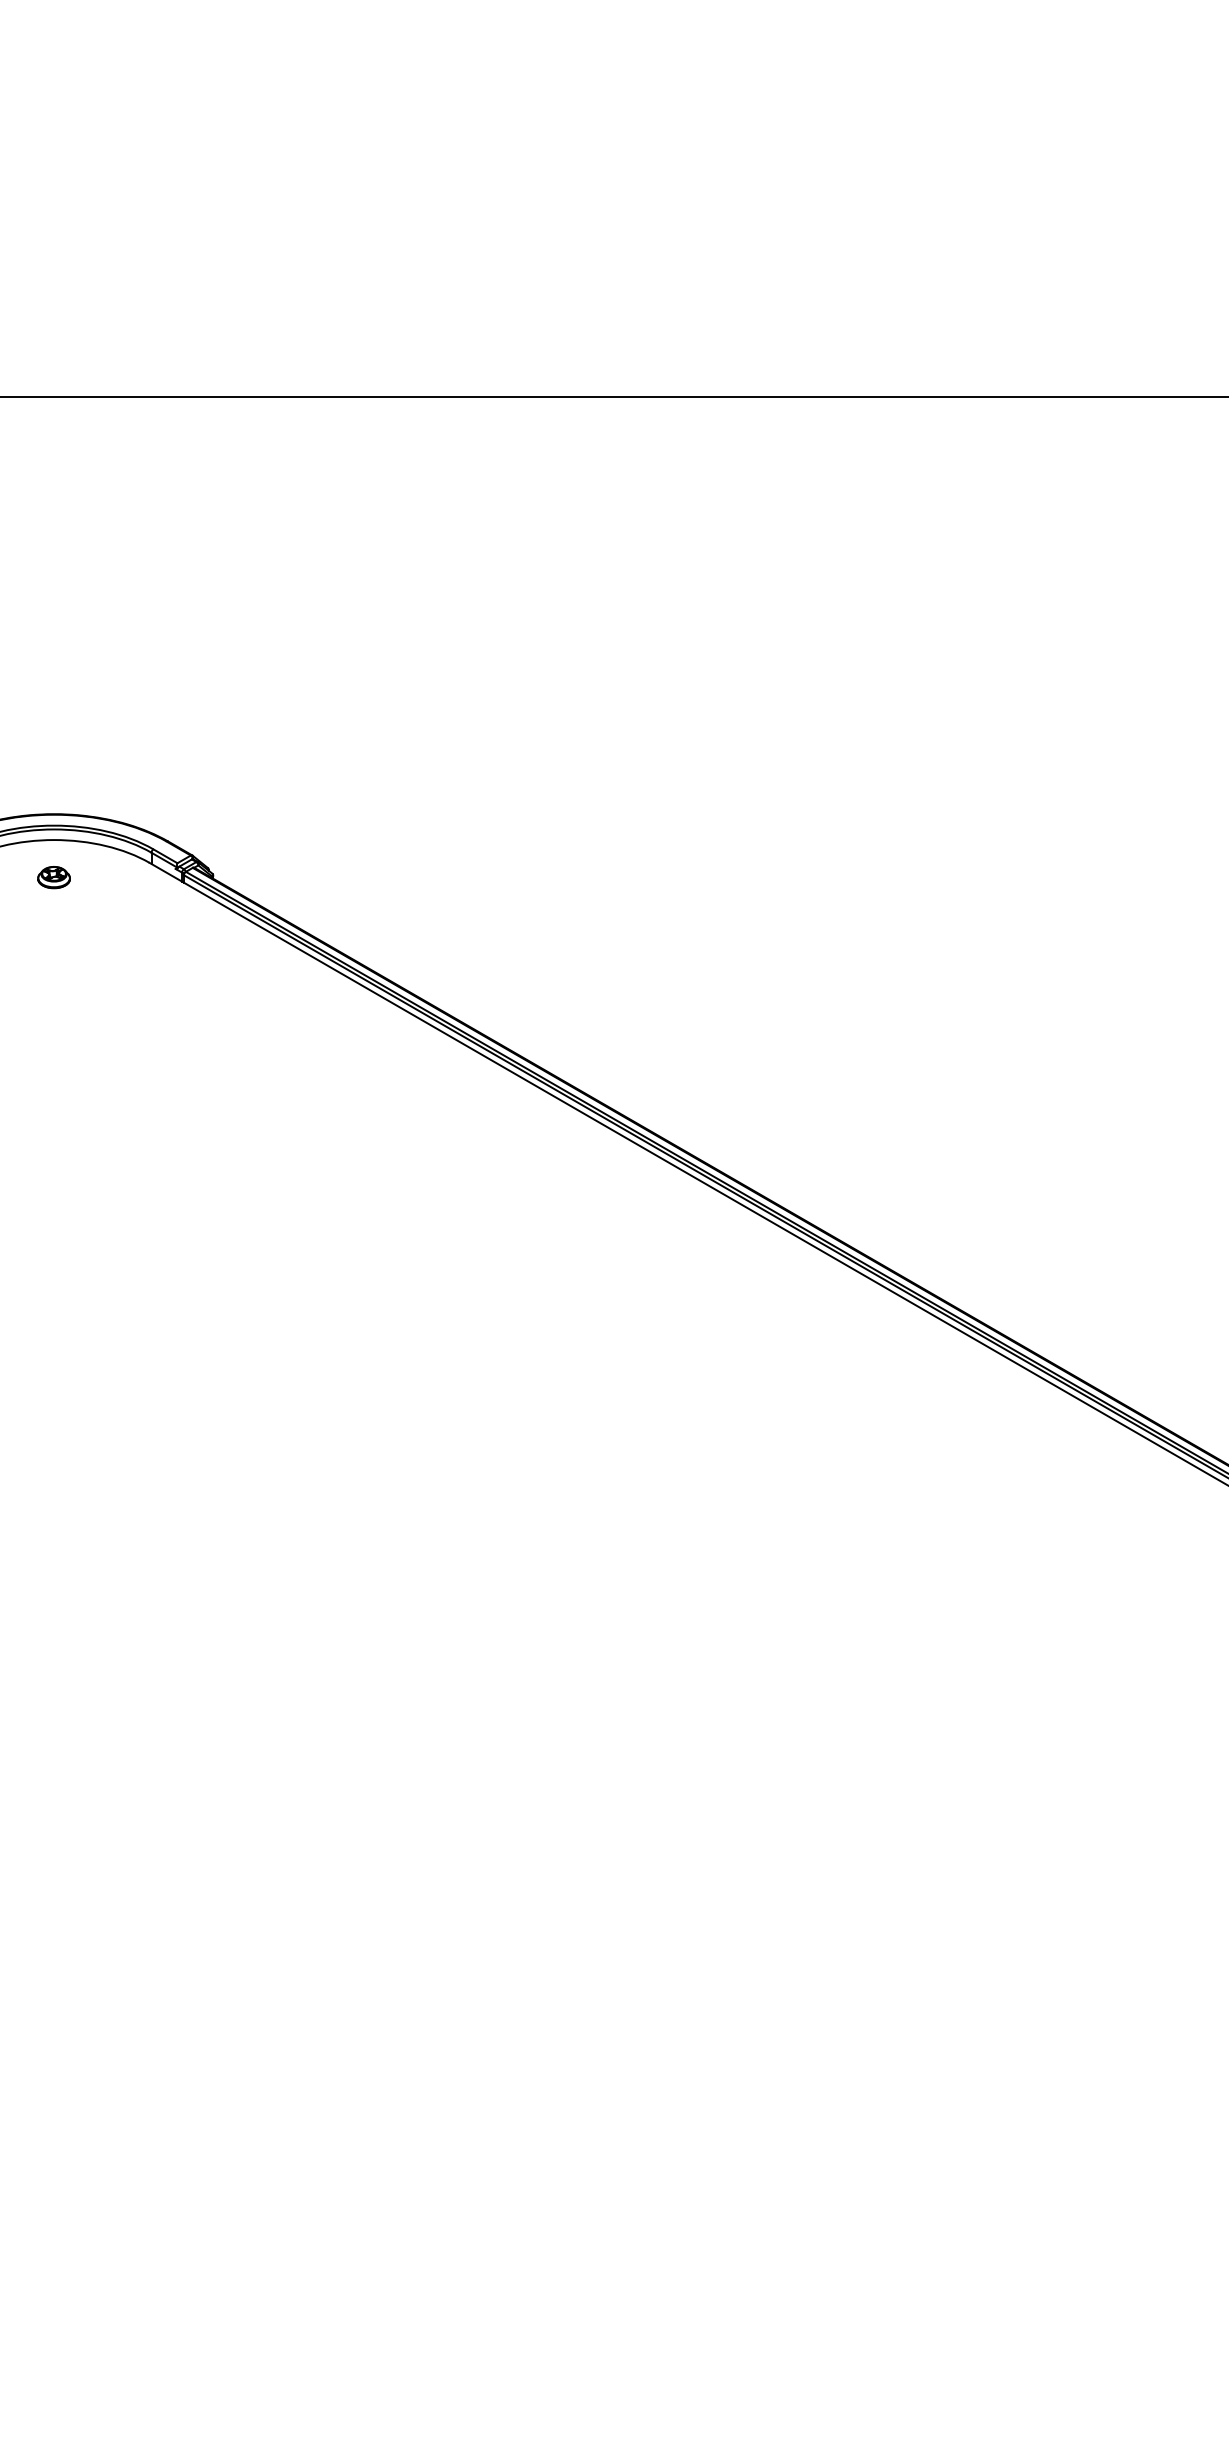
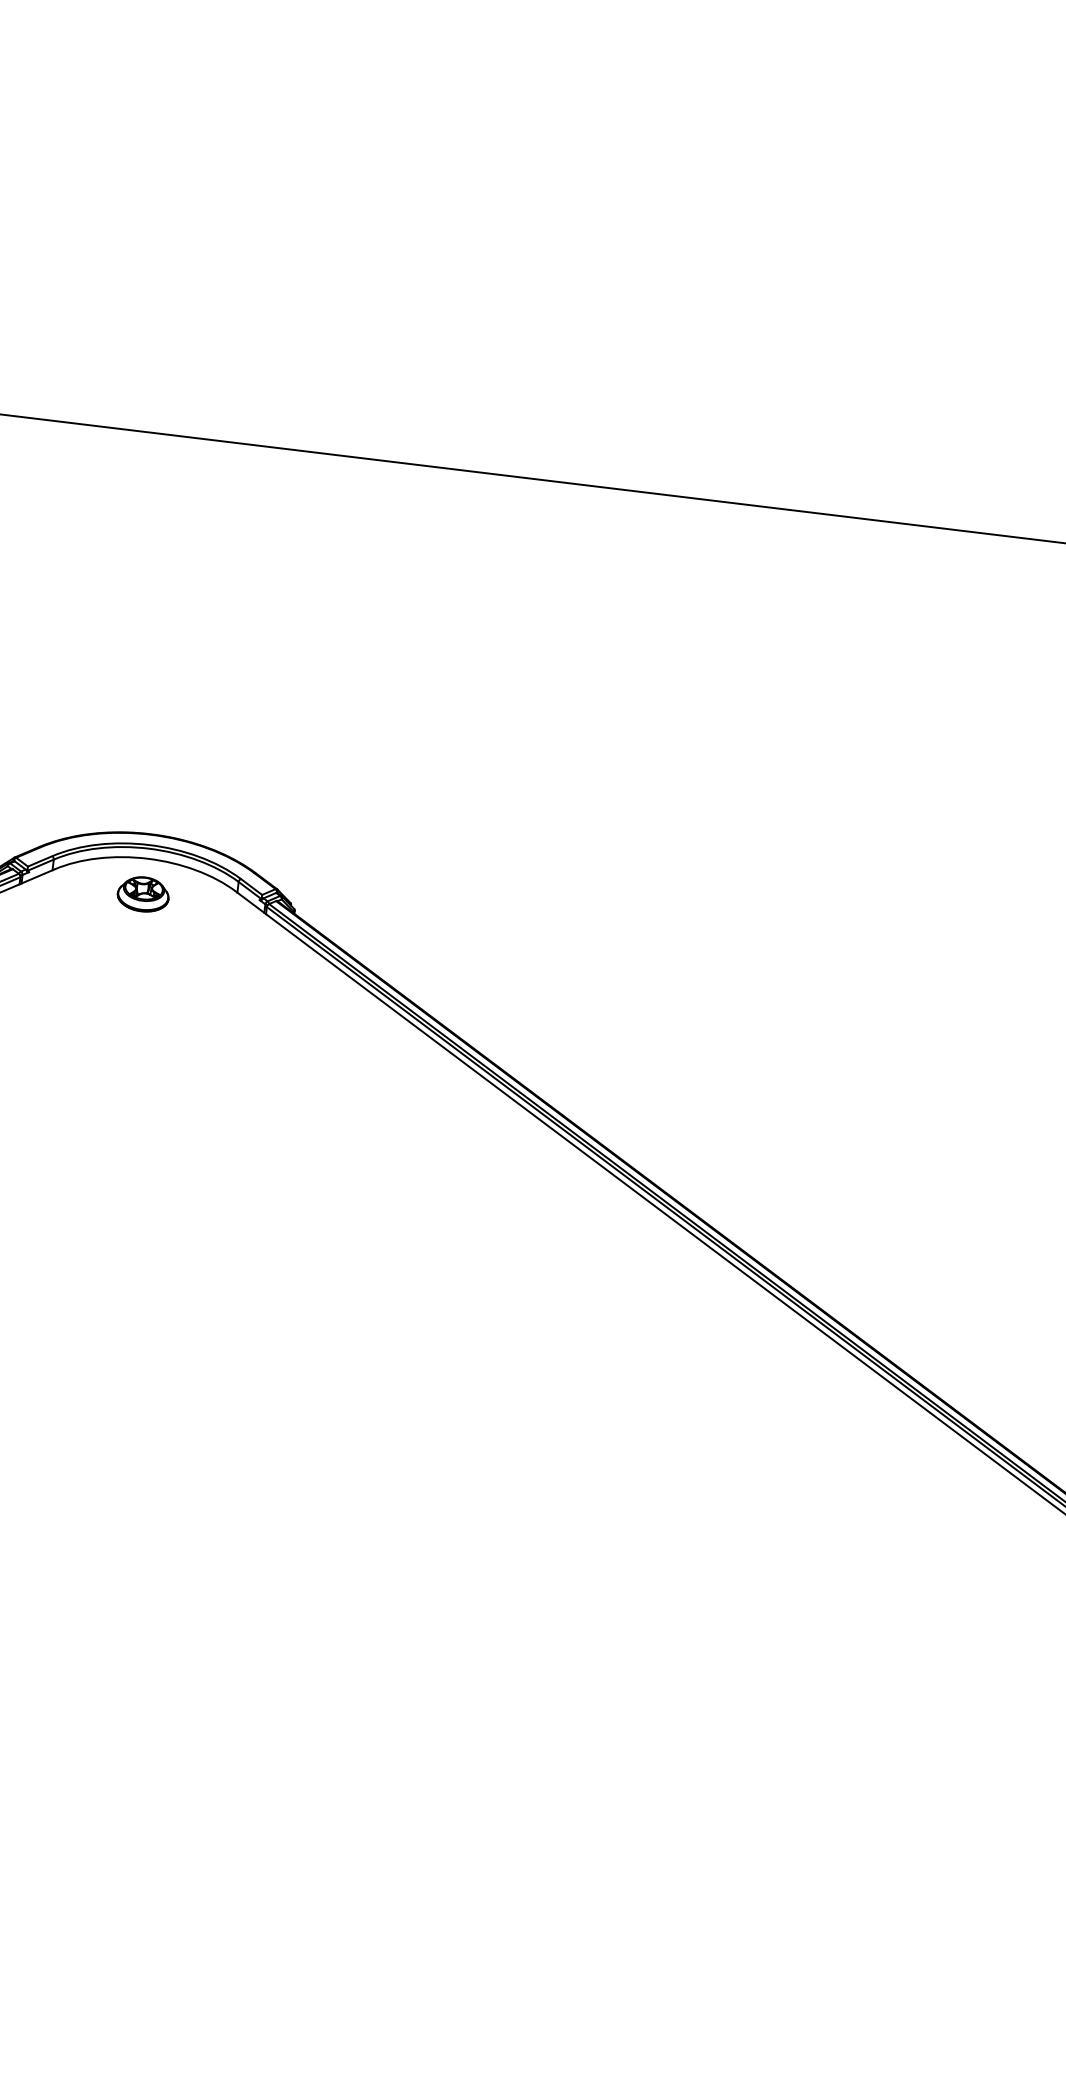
part: (53, 877) -> (142, 894), size x1.67

